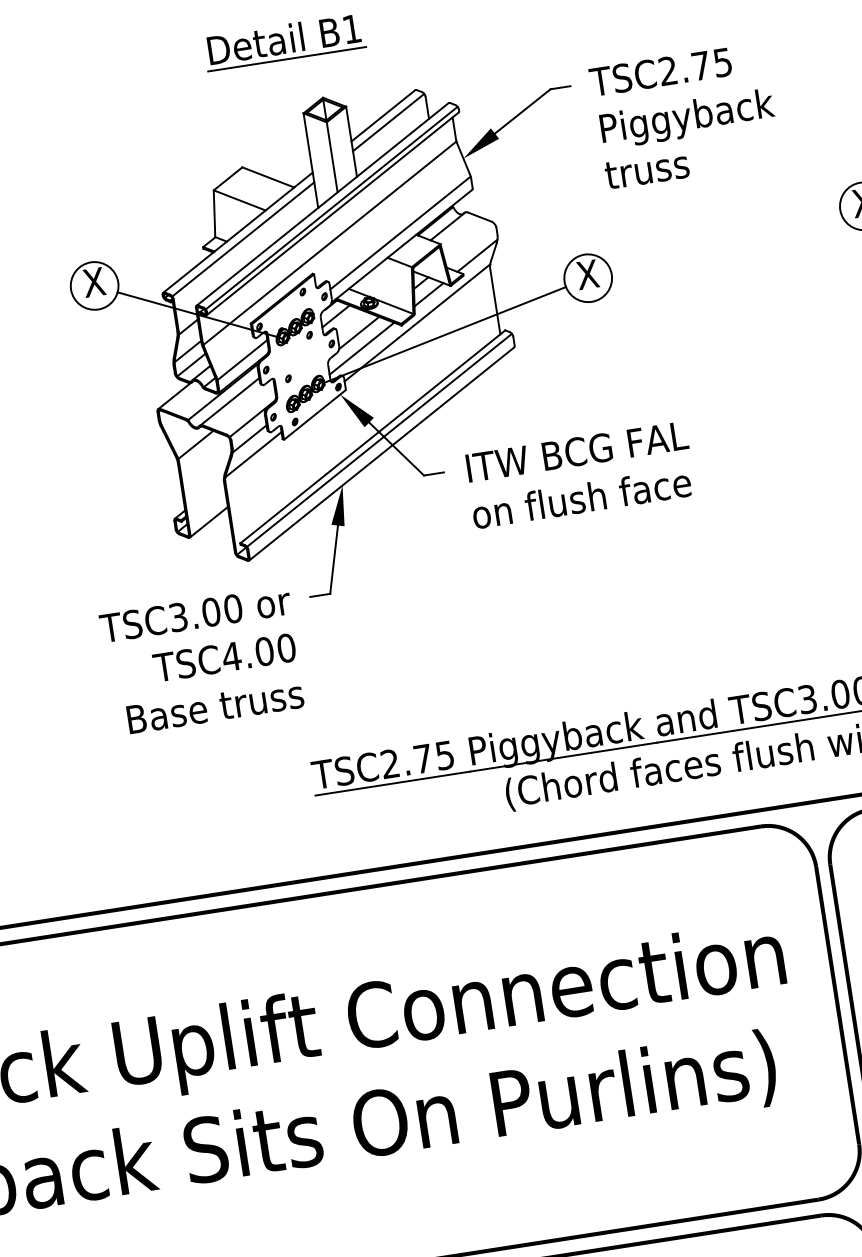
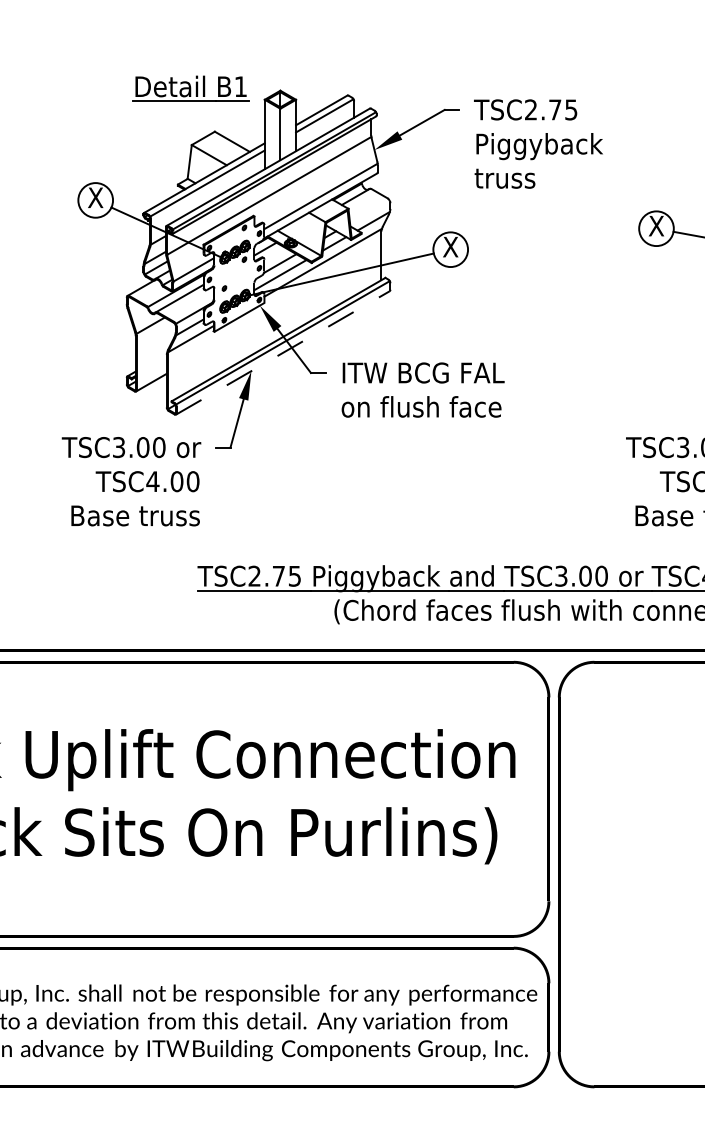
part: (283, 42) -> (190, 88), moved
line: (382, 453) -> (283, 352), solid -> dashed

